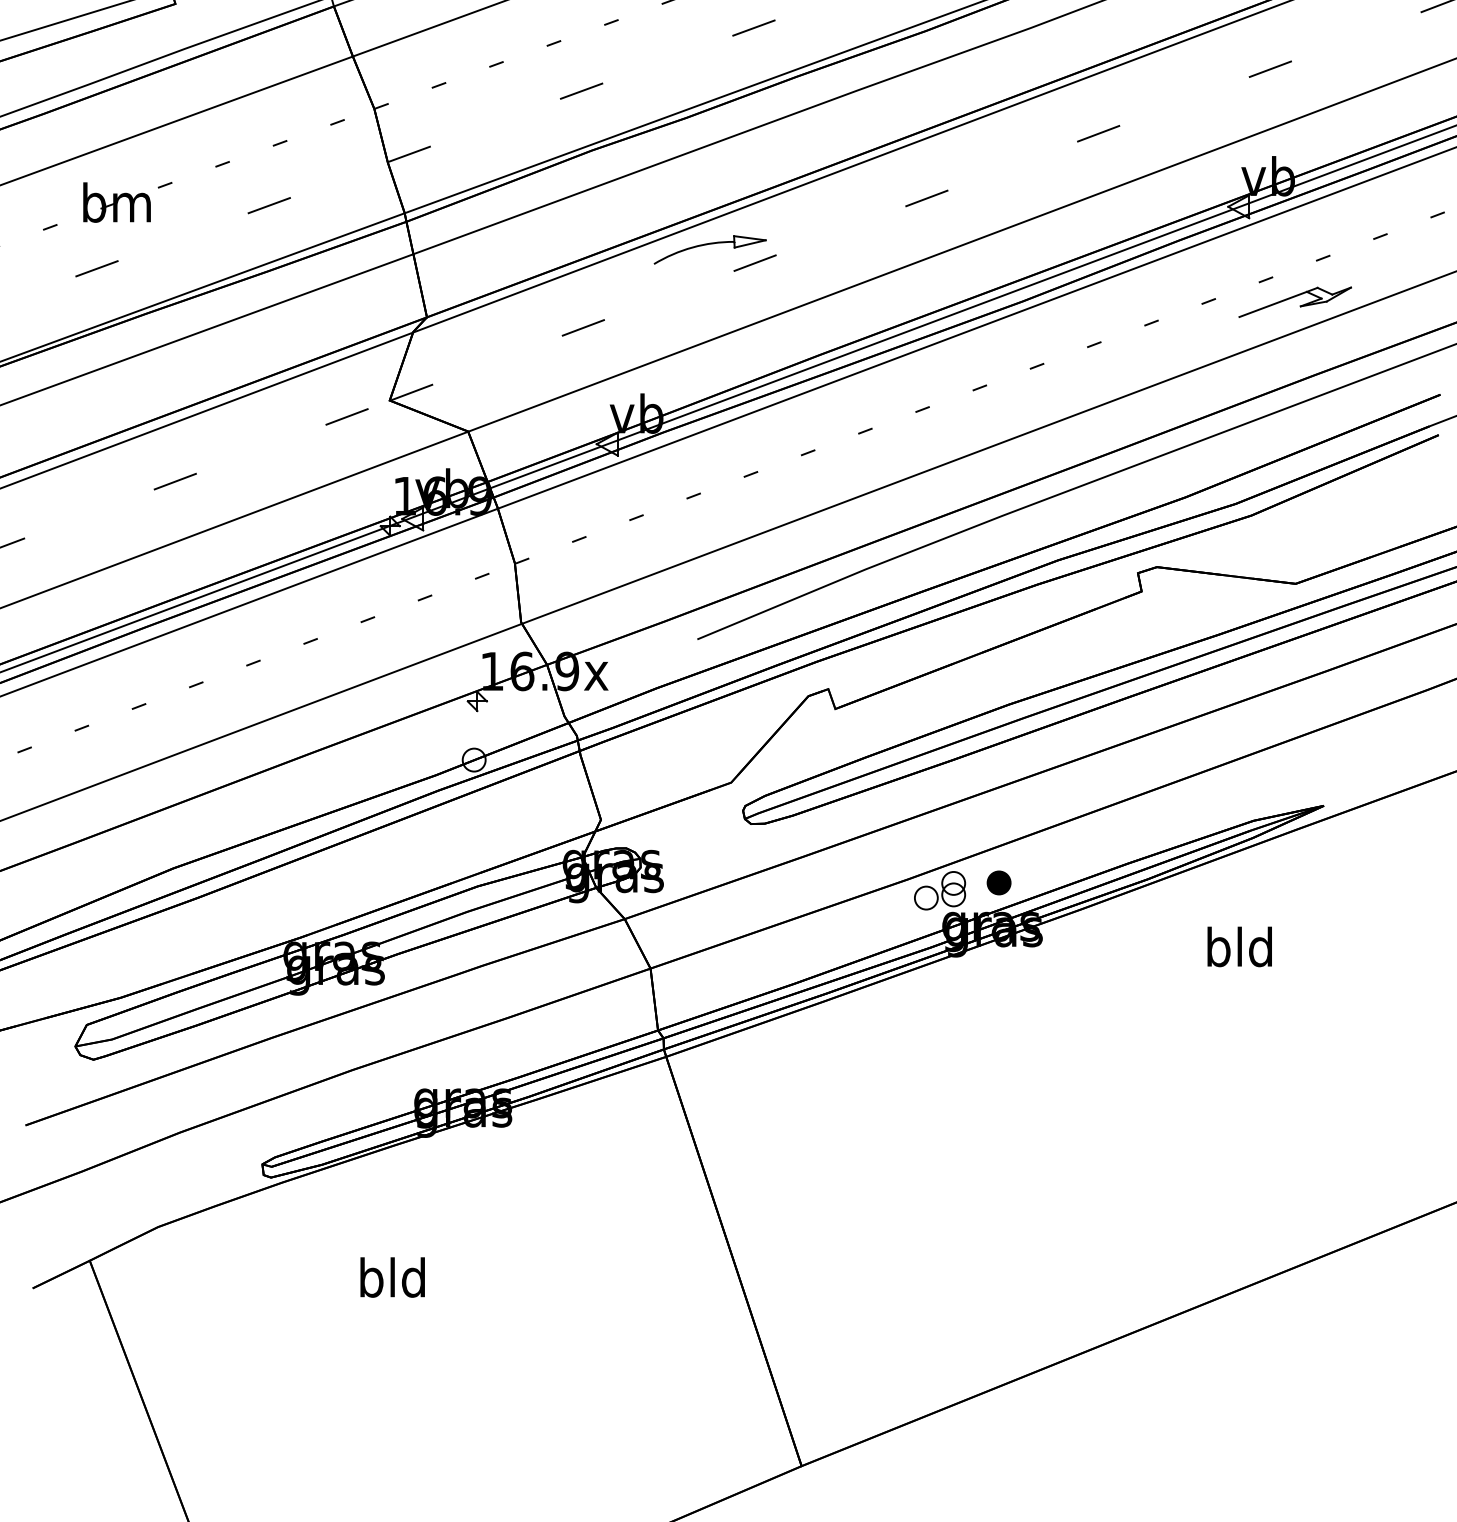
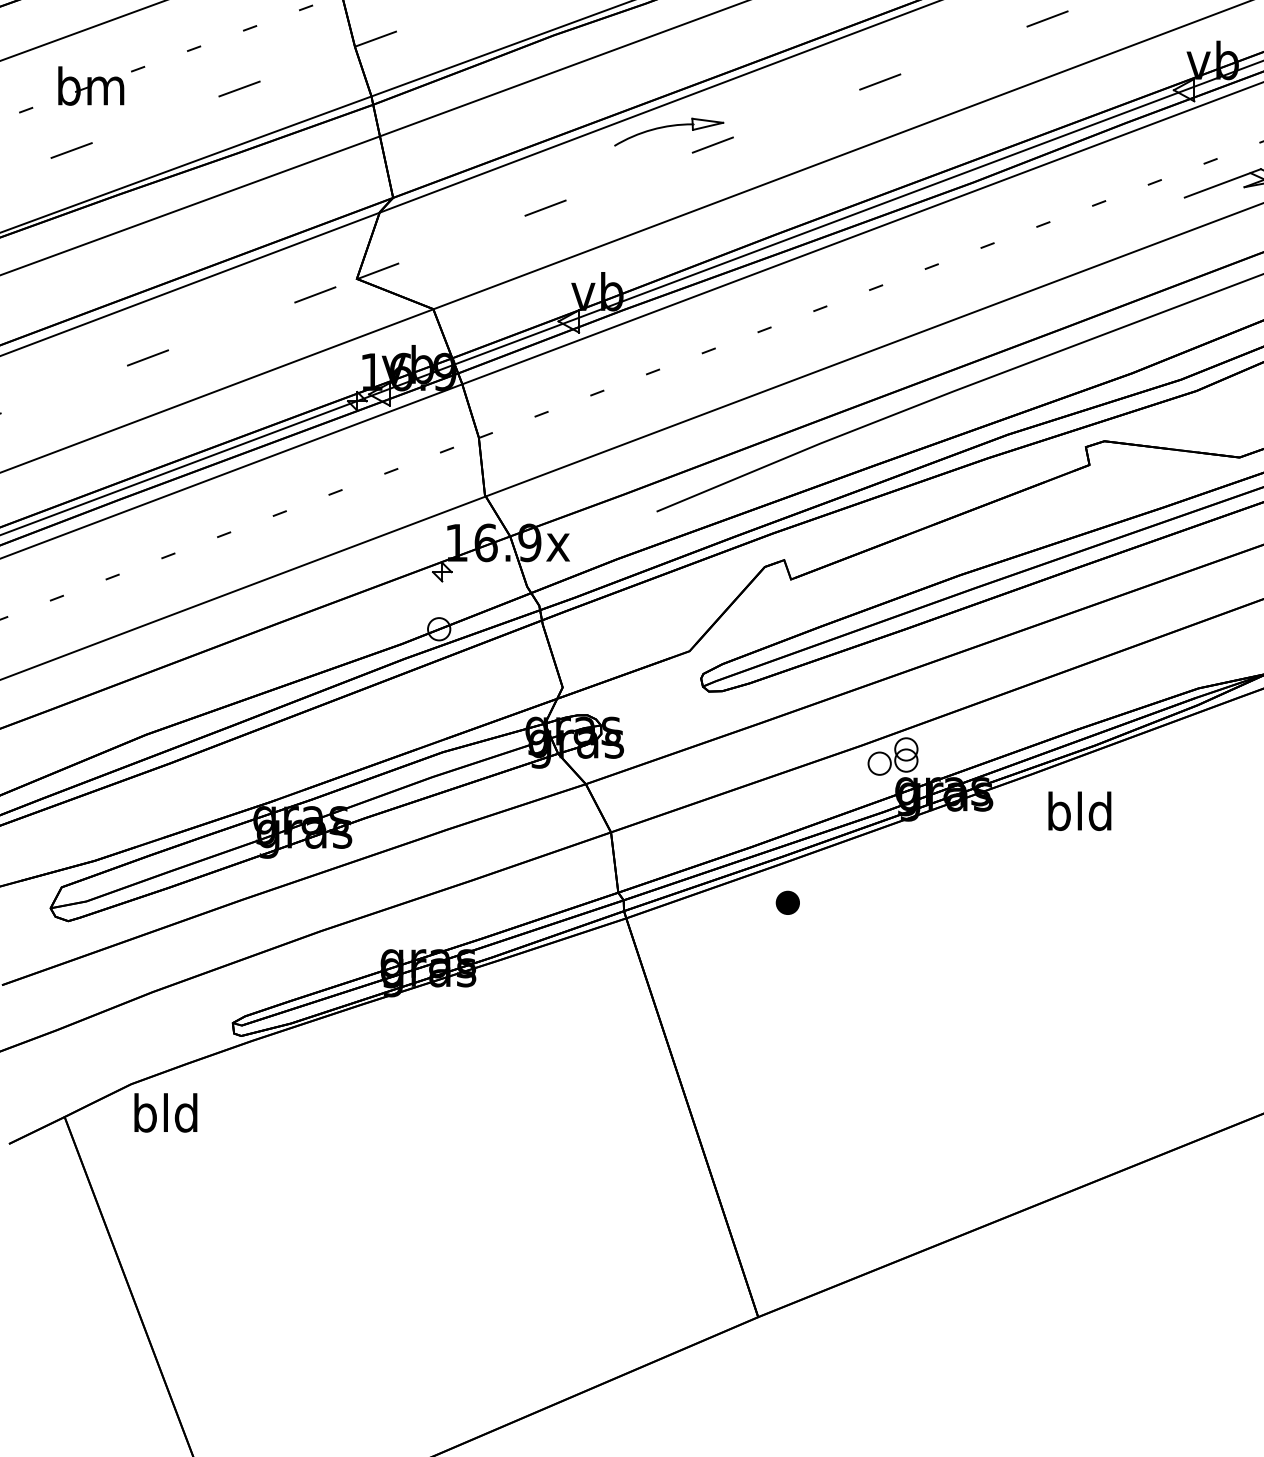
part: (998, 882) -> (787, 902), moved
text: (1239, 946) -> (1079, 810), moved
text: (392, 1277) -> (165, 1112), moved

